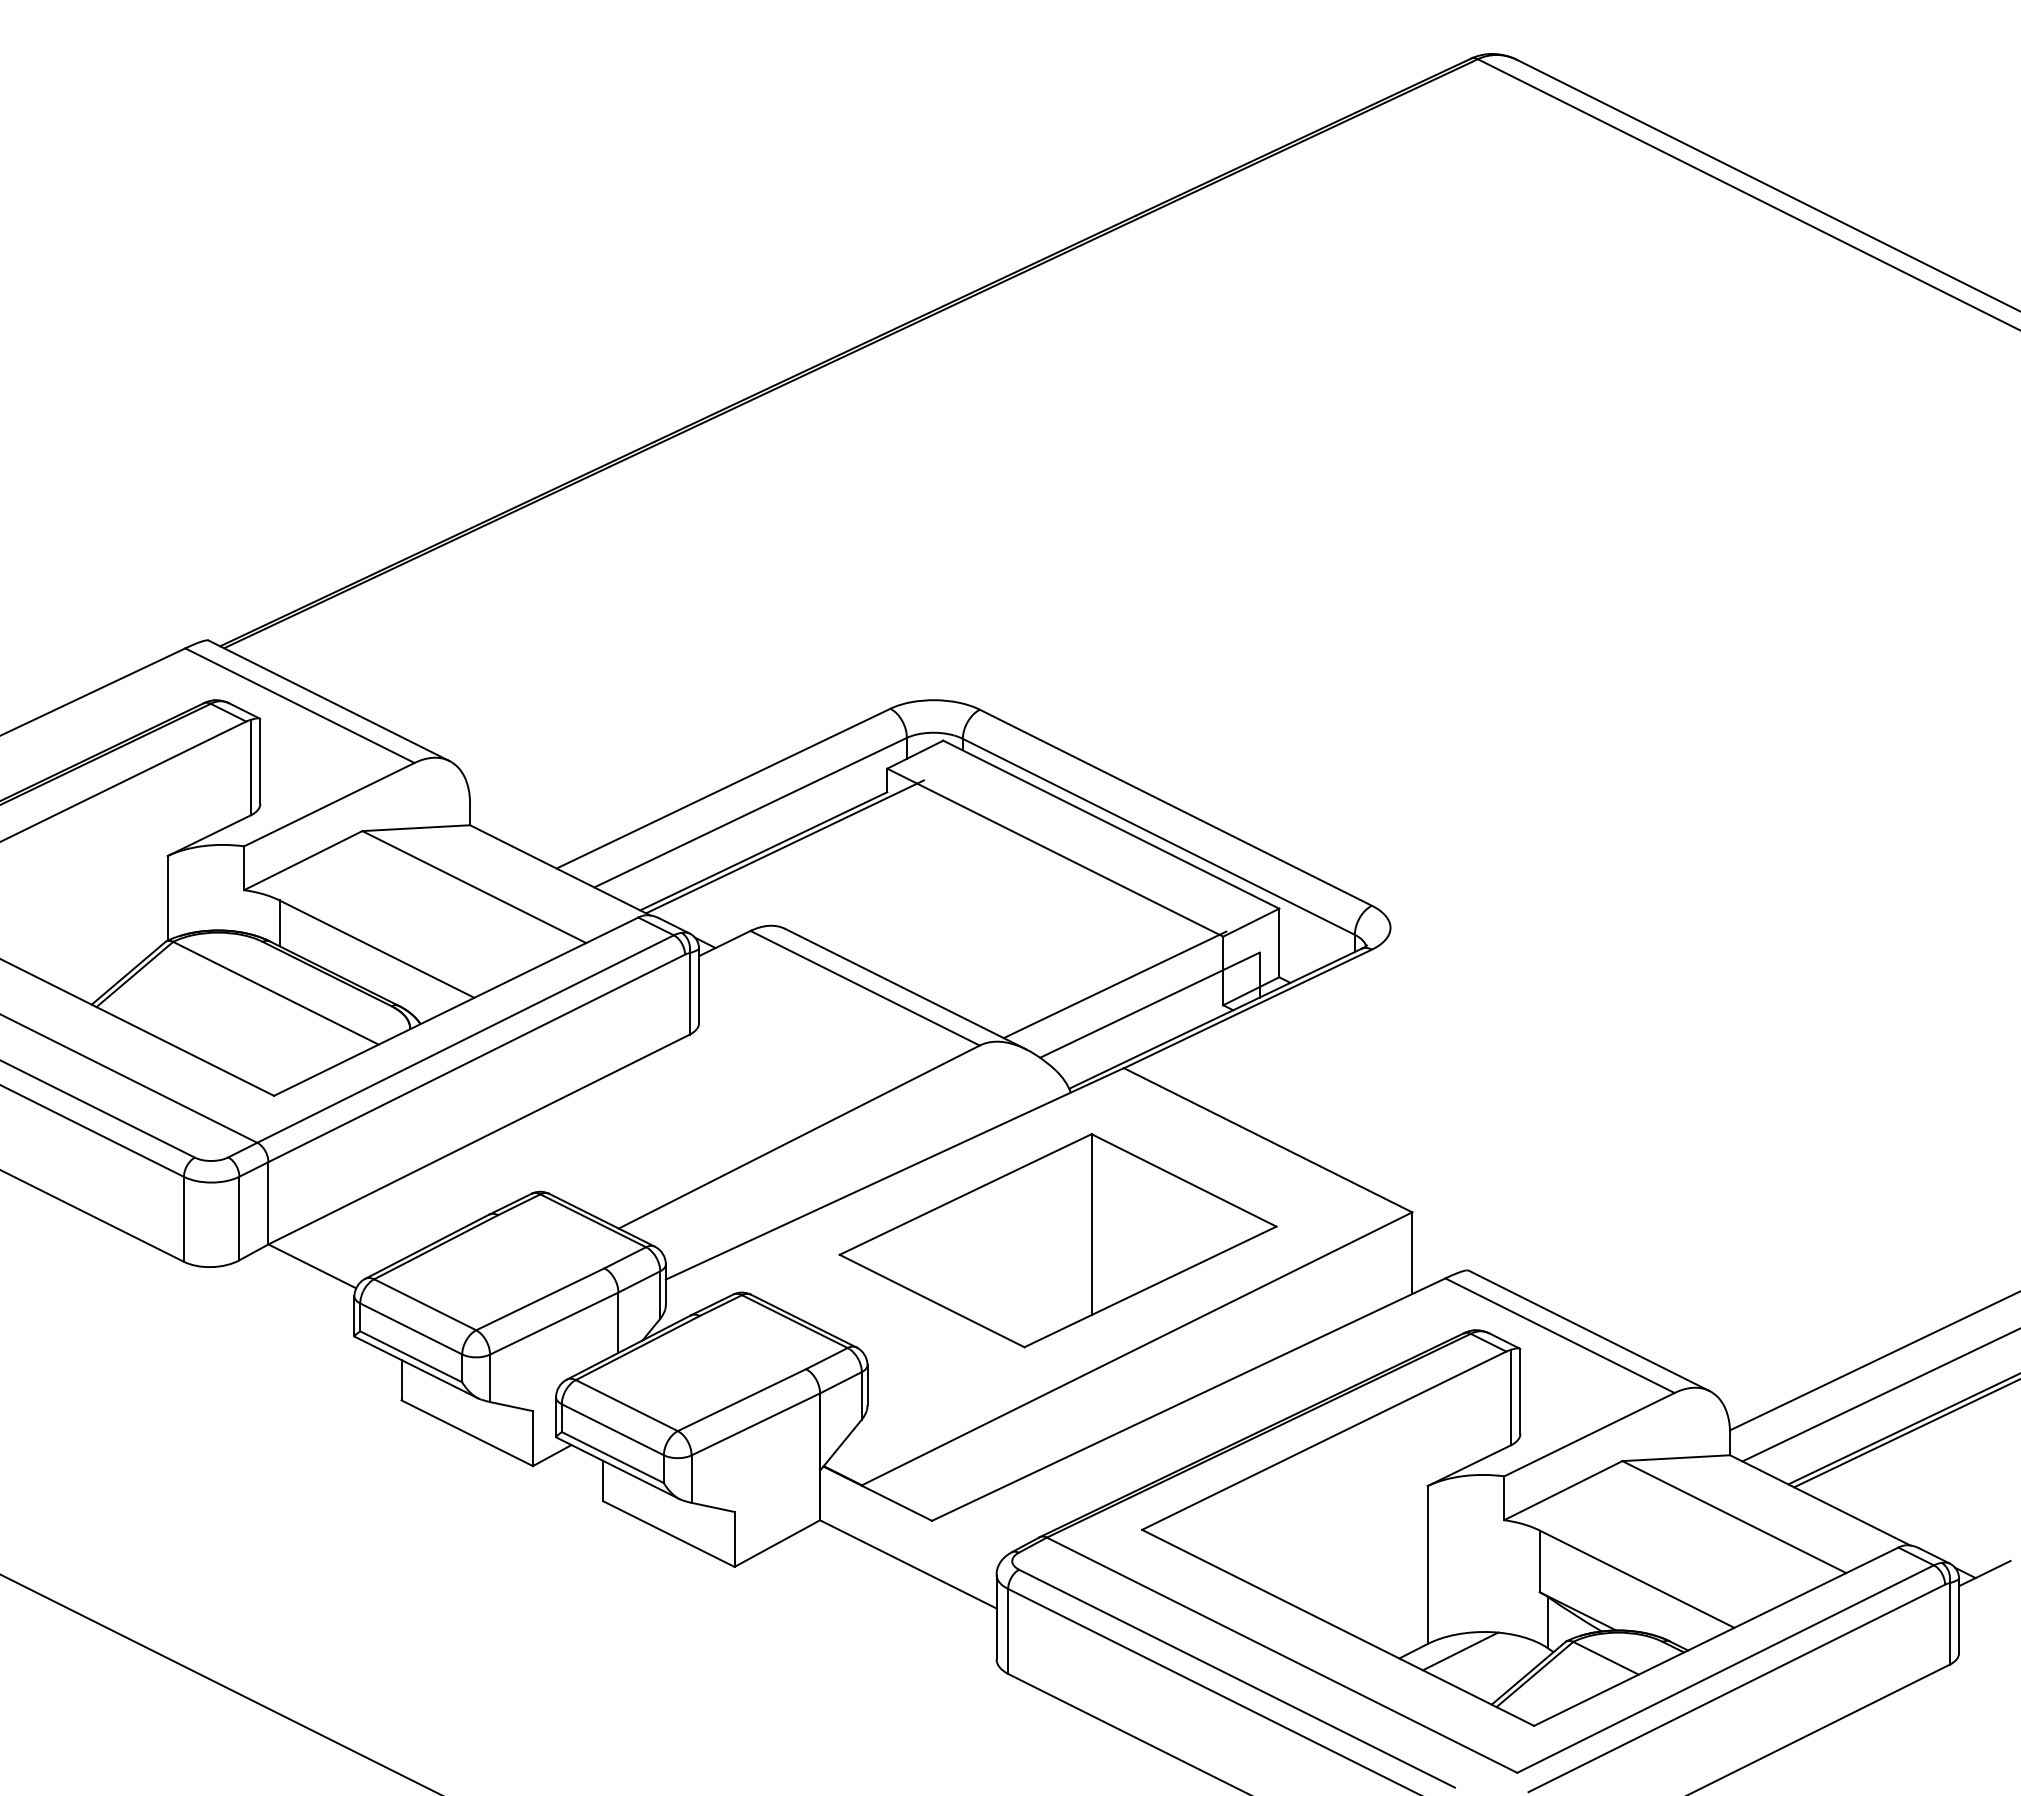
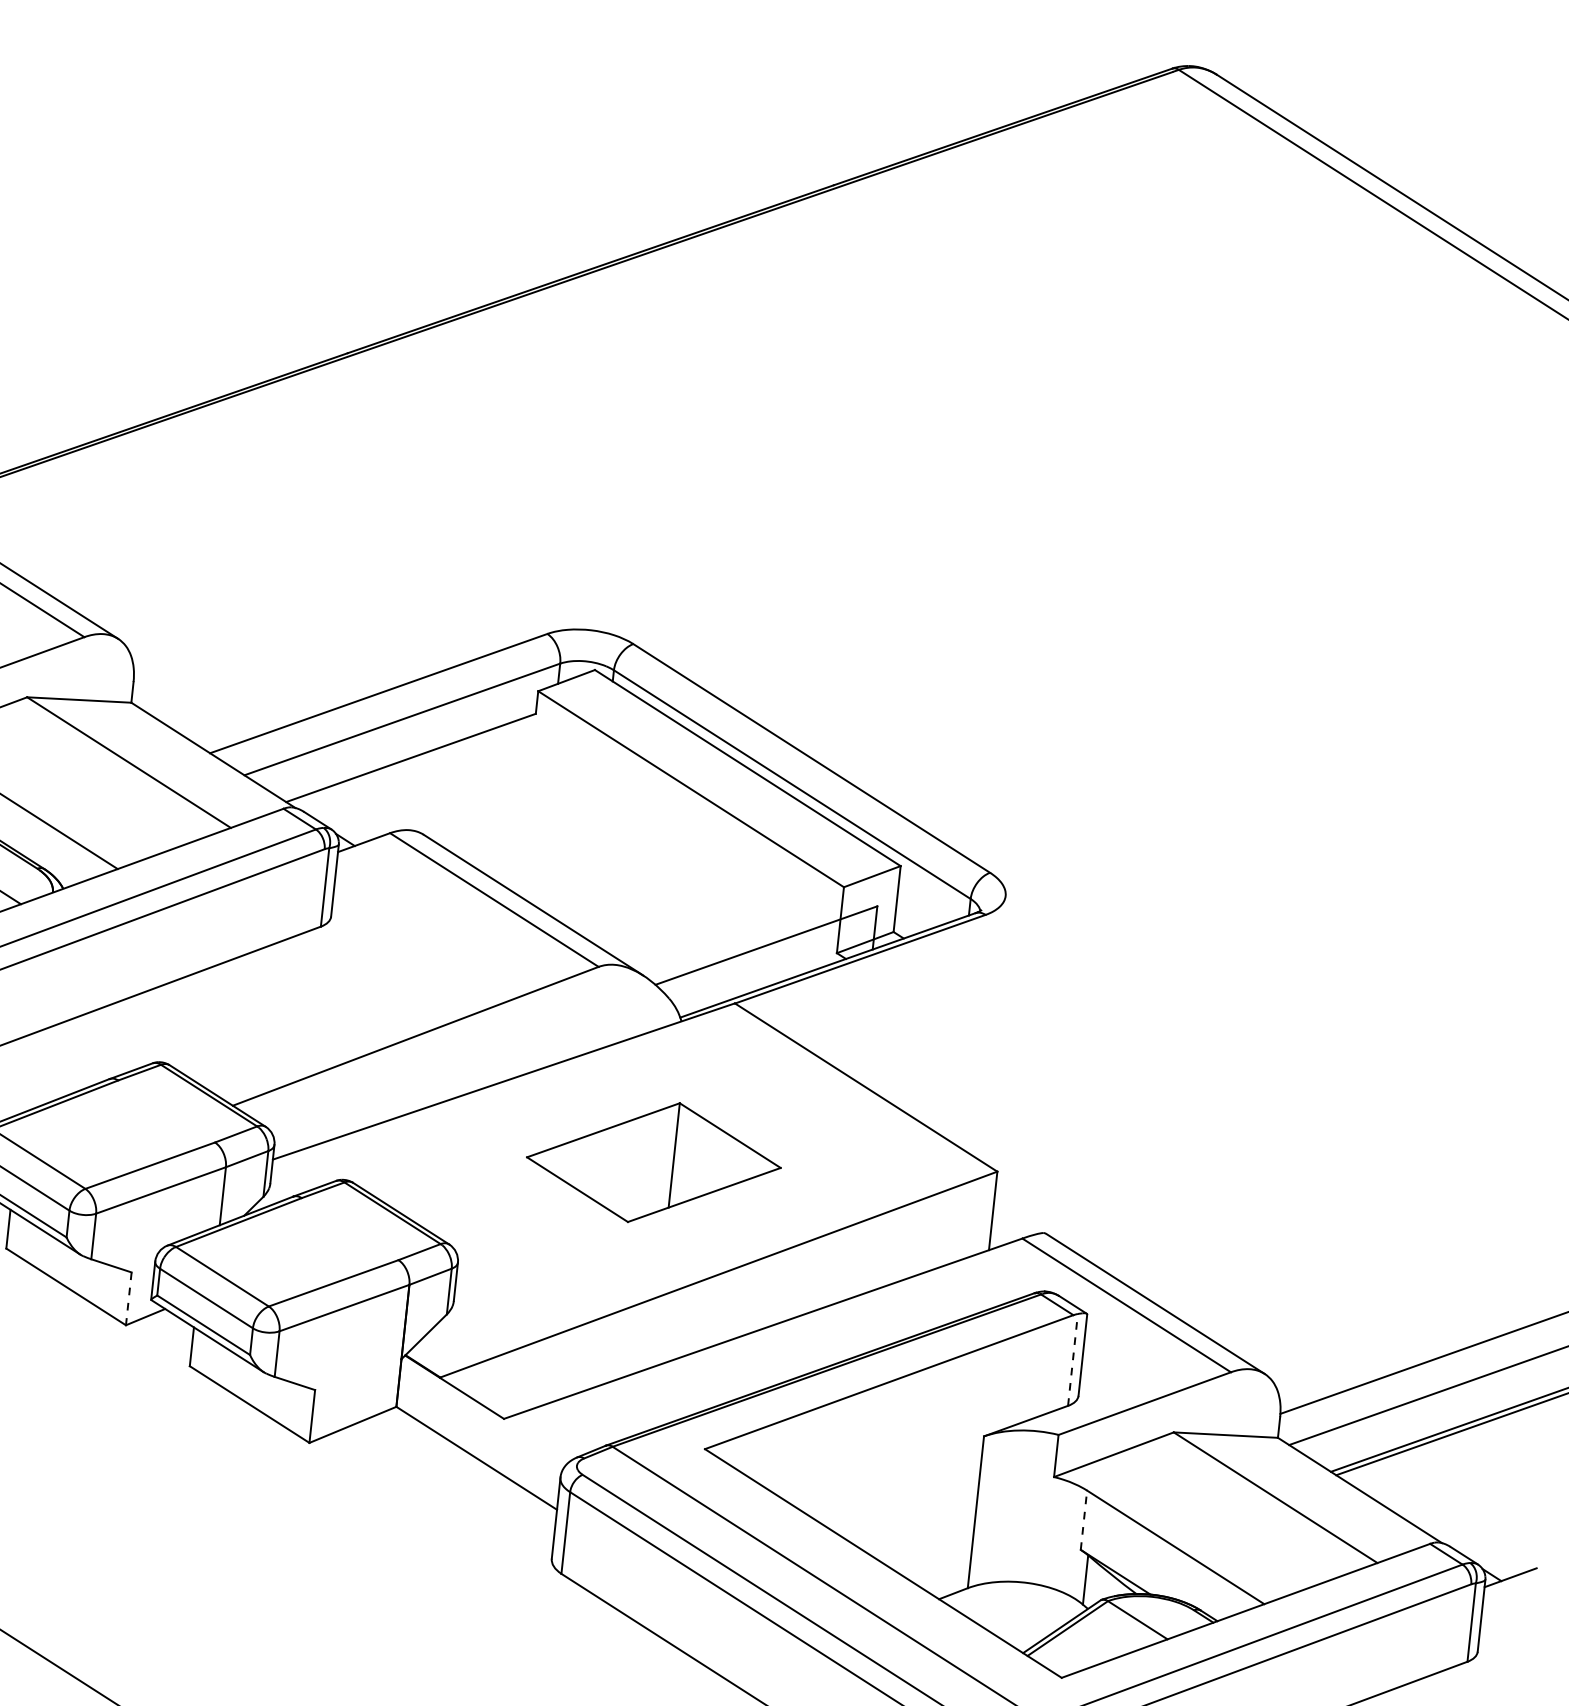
line: (784, 846) -> (431, 755), removed
line: (1114, 984) -> (734, 922), removed
part: (1057, 1240) -> (653, 1162), size x0.6
line: (1510, 1397) -> (1072, 1359), solid -> dashed
line: (532, 1439) -> (128, 1299), solid -> dashed
line: (1539, 1561) -> (1083, 1520), solid -> dashed
line: (1460, 1651) -> (998, 1598), removed

